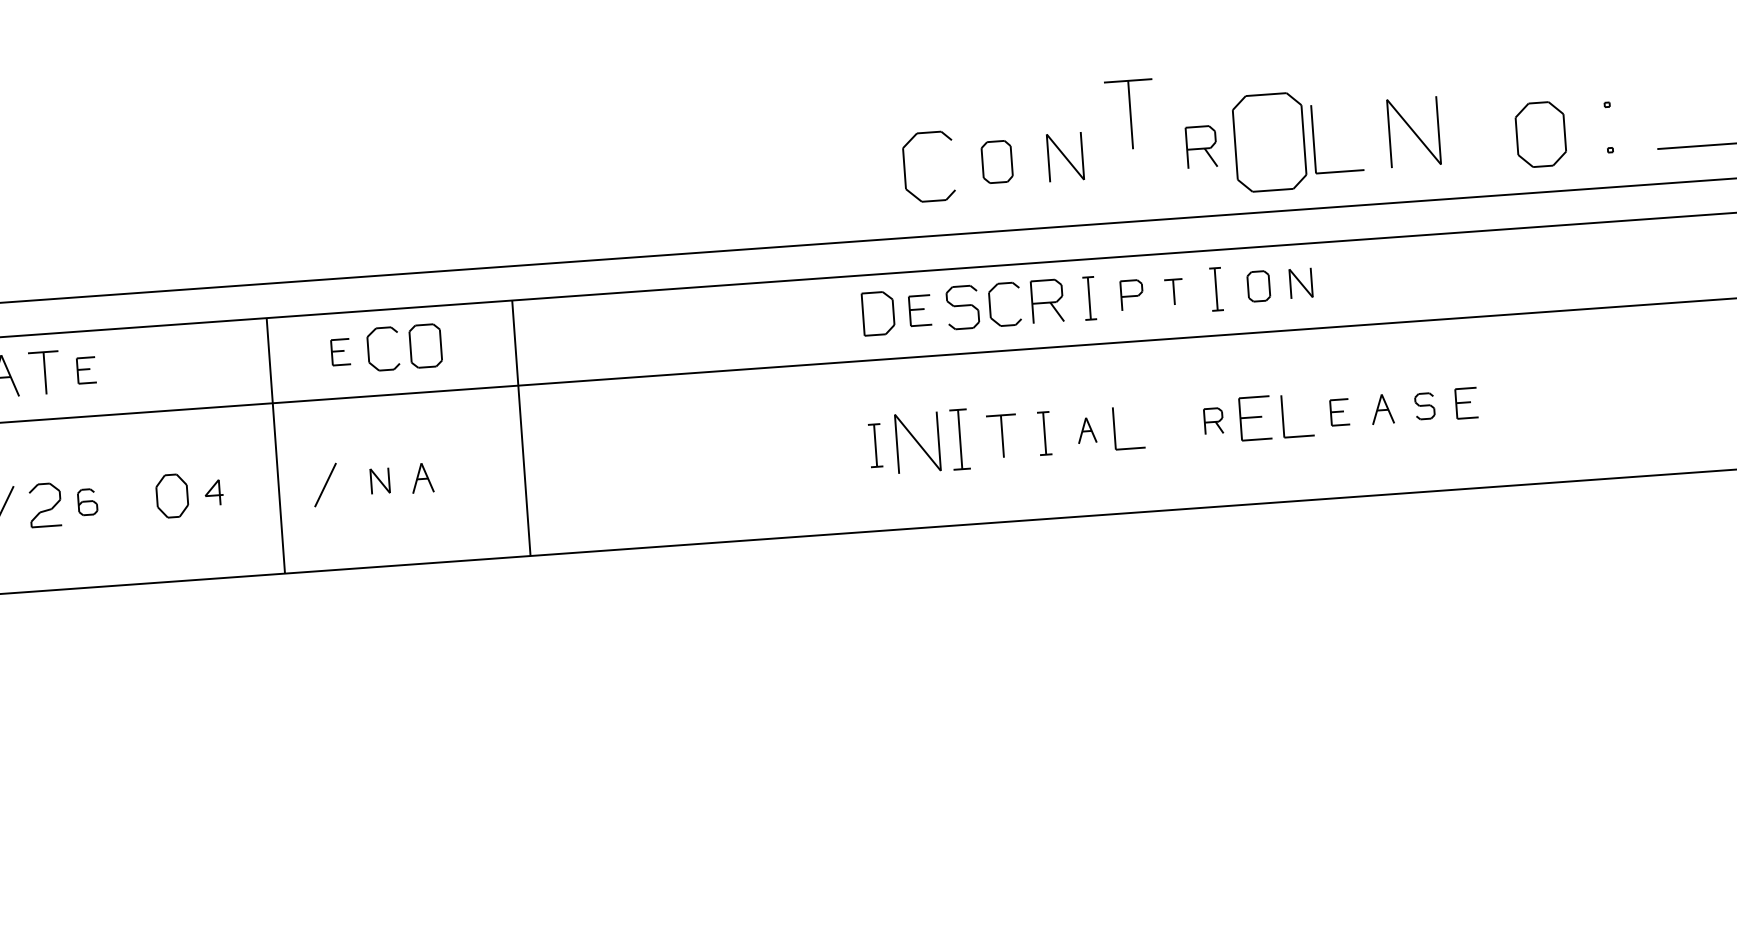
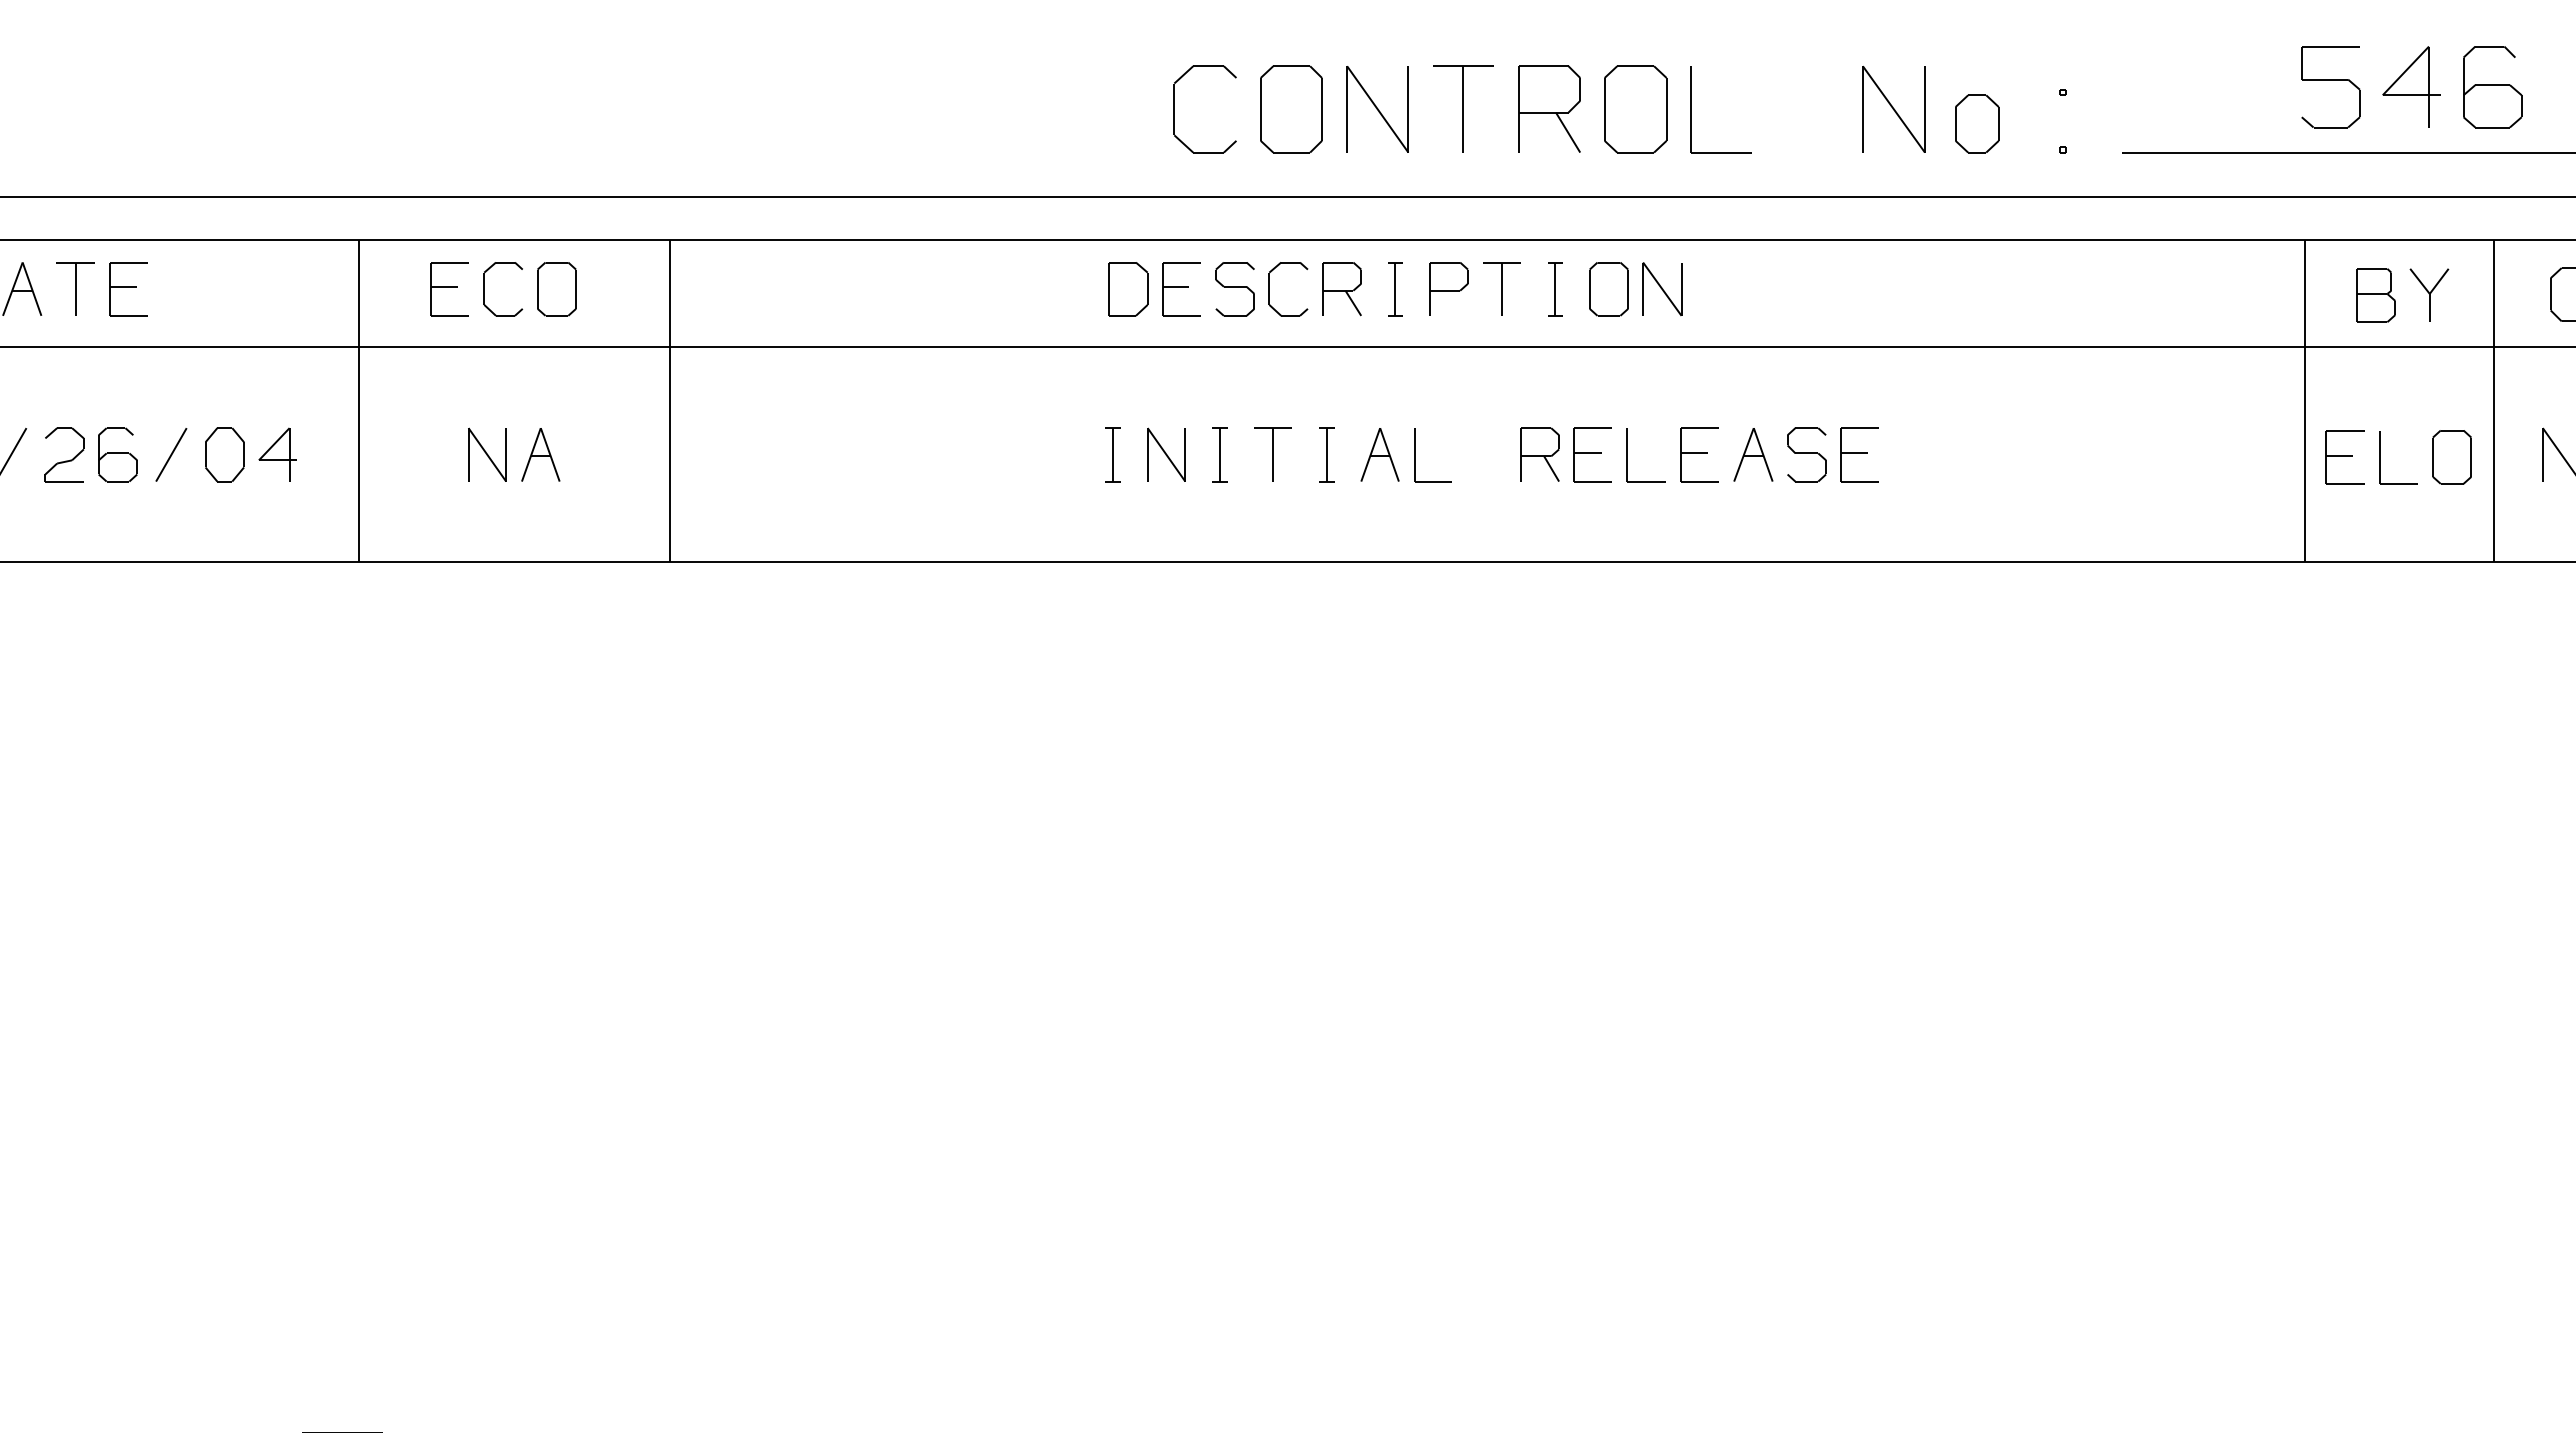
part: (1130, 114) -> (1463, 108), moved
part: (1413, 132) -> (1893, 109), moved
part: (1541, 134) -> (1977, 123), size x0.71
part: (1269, 142) -> (1635, 109), size x0.71
part: (1201, 146) -> (1549, 108), size x1.67
part: (1065, 157) -> (1377, 109), size x1.43
part: (997, 162) -> (1291, 109), size x1.67
part: (1301, 283) -> (1662, 289), size x1.43
part: (1258, 286) -> (1608, 289), size x1.43
part: (1173, 291) -> (1501, 288), size x1.67
part: (1131, 294) -> (1448, 288), size x1.43
part: (920, 310) -> (1181, 289), size x1.43
part: (340, 352) -> (449, 289), size x1.67
part: (86, 370) -> (128, 289), size x1.67
part: (1466, 403) -> (1859, 454), size x1.43
part: (1424, 406) -> (1806, 454), size x1.67
part: (1382, 409) -> (1753, 454), size x1.43
part: (1339, 412) -> (1699, 454), size x1.67
part: (1213, 421) -> (1539, 454), size x1.67
part: (1086, 430) -> (1379, 454), size x1.67
part: (959, 439) -> (1219, 454), size x0.71
part: (917, 442) -> (1166, 454), size x0.71
part: (422, 477) -> (540, 454), size x1.43
part: (380, 480) -> (487, 454), size x1.67
line: (325, 484) -> (171, 454), moved
part: (213, 492) -> (277, 454), size x1.67
part: (87, 501) -> (117, 454), size x1.67

